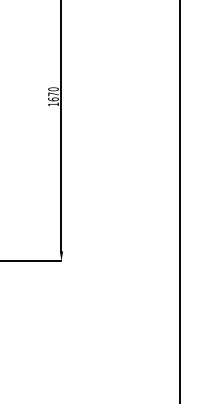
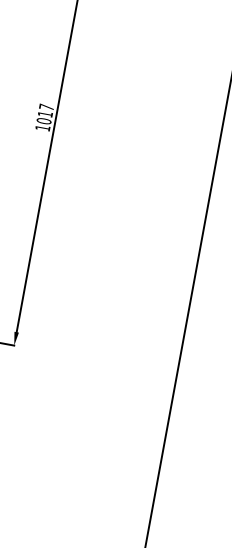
text: (53, 93) -> (45, 113), 1670 -> 1017

